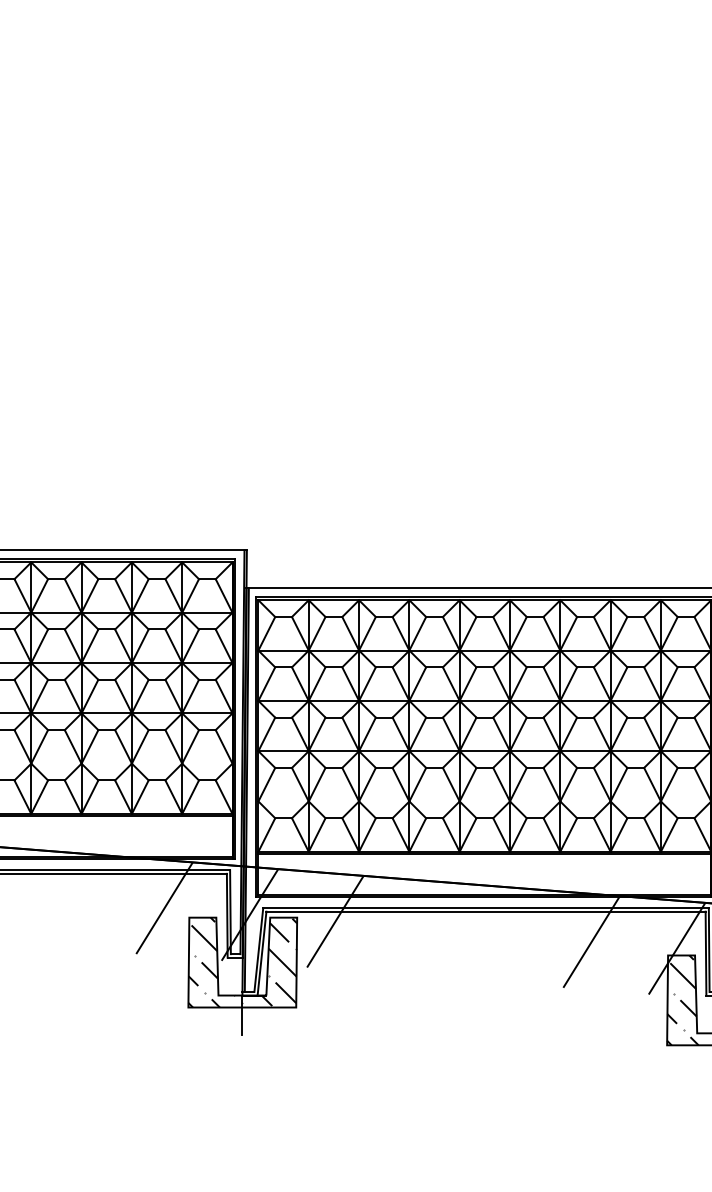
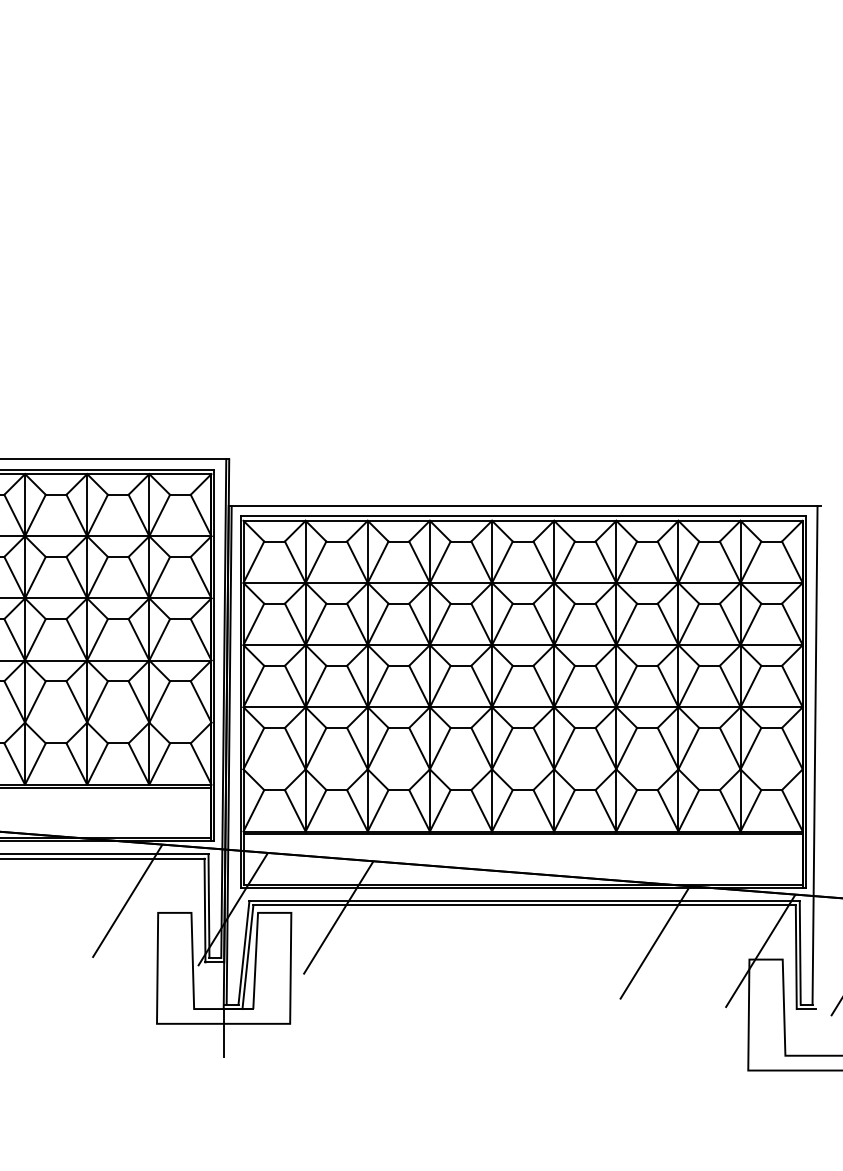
hatch: (242, 962) -> (223, 968), removed
hatch: (682, 1000) -> (767, 1015), removed

